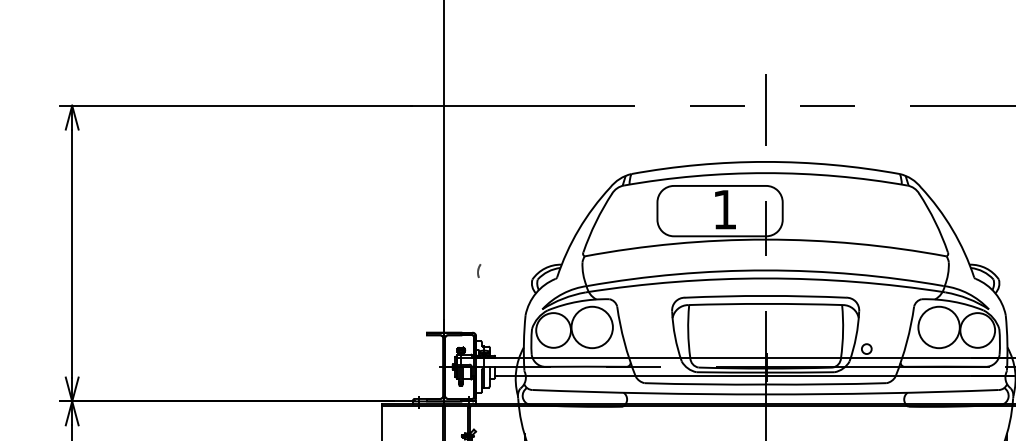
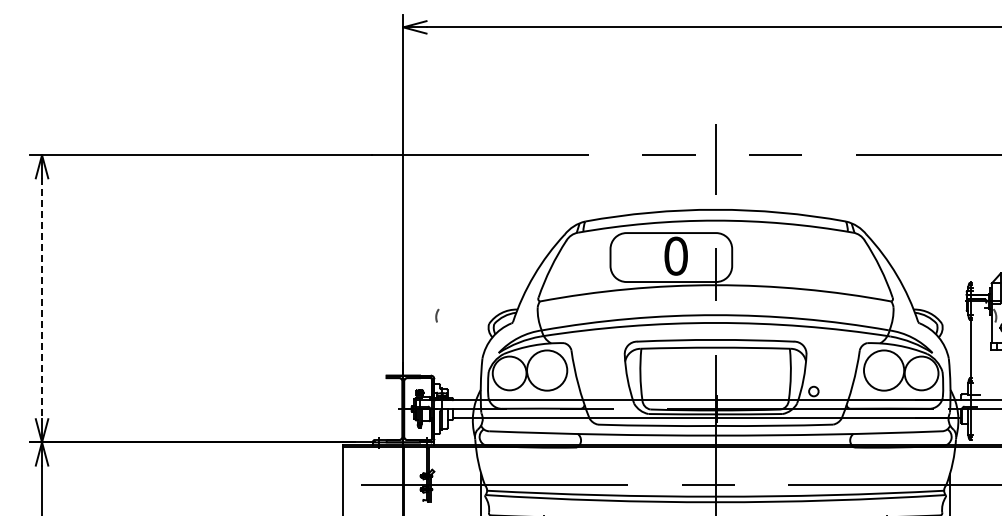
text: (724, 209) -> (675, 255), 1 -> 0
line: (72, 254) -> (42, 299), solid -> dashed

